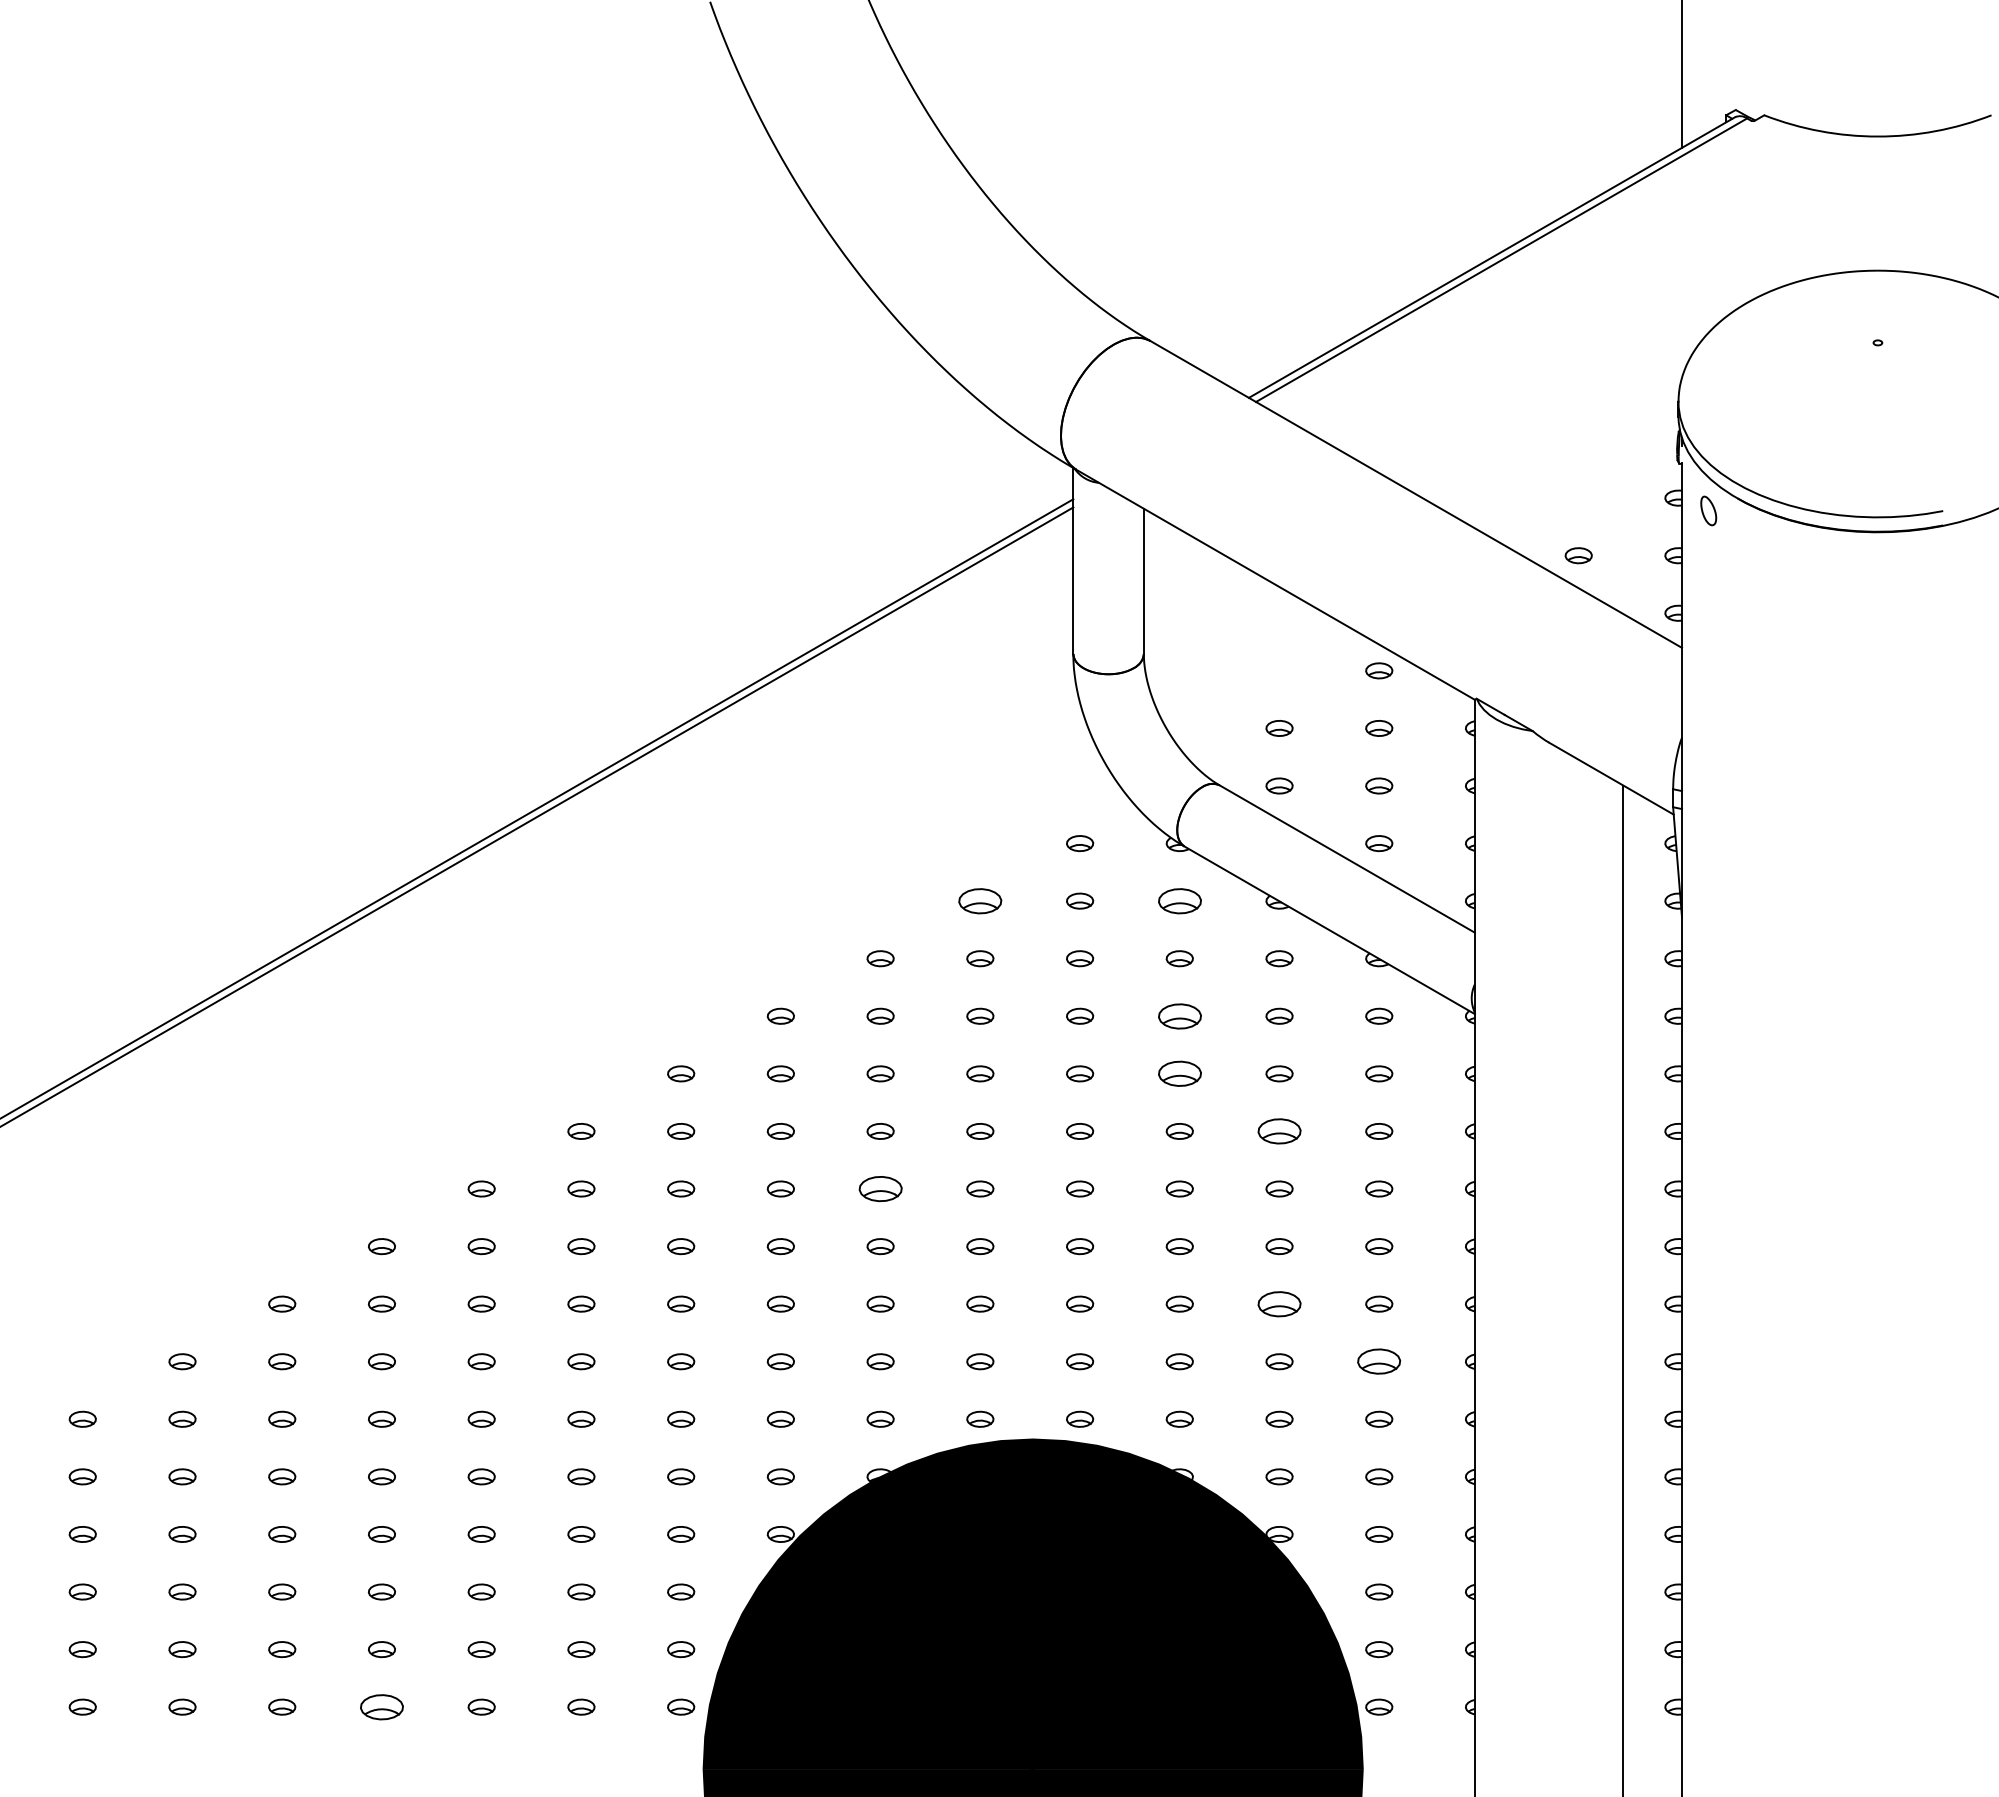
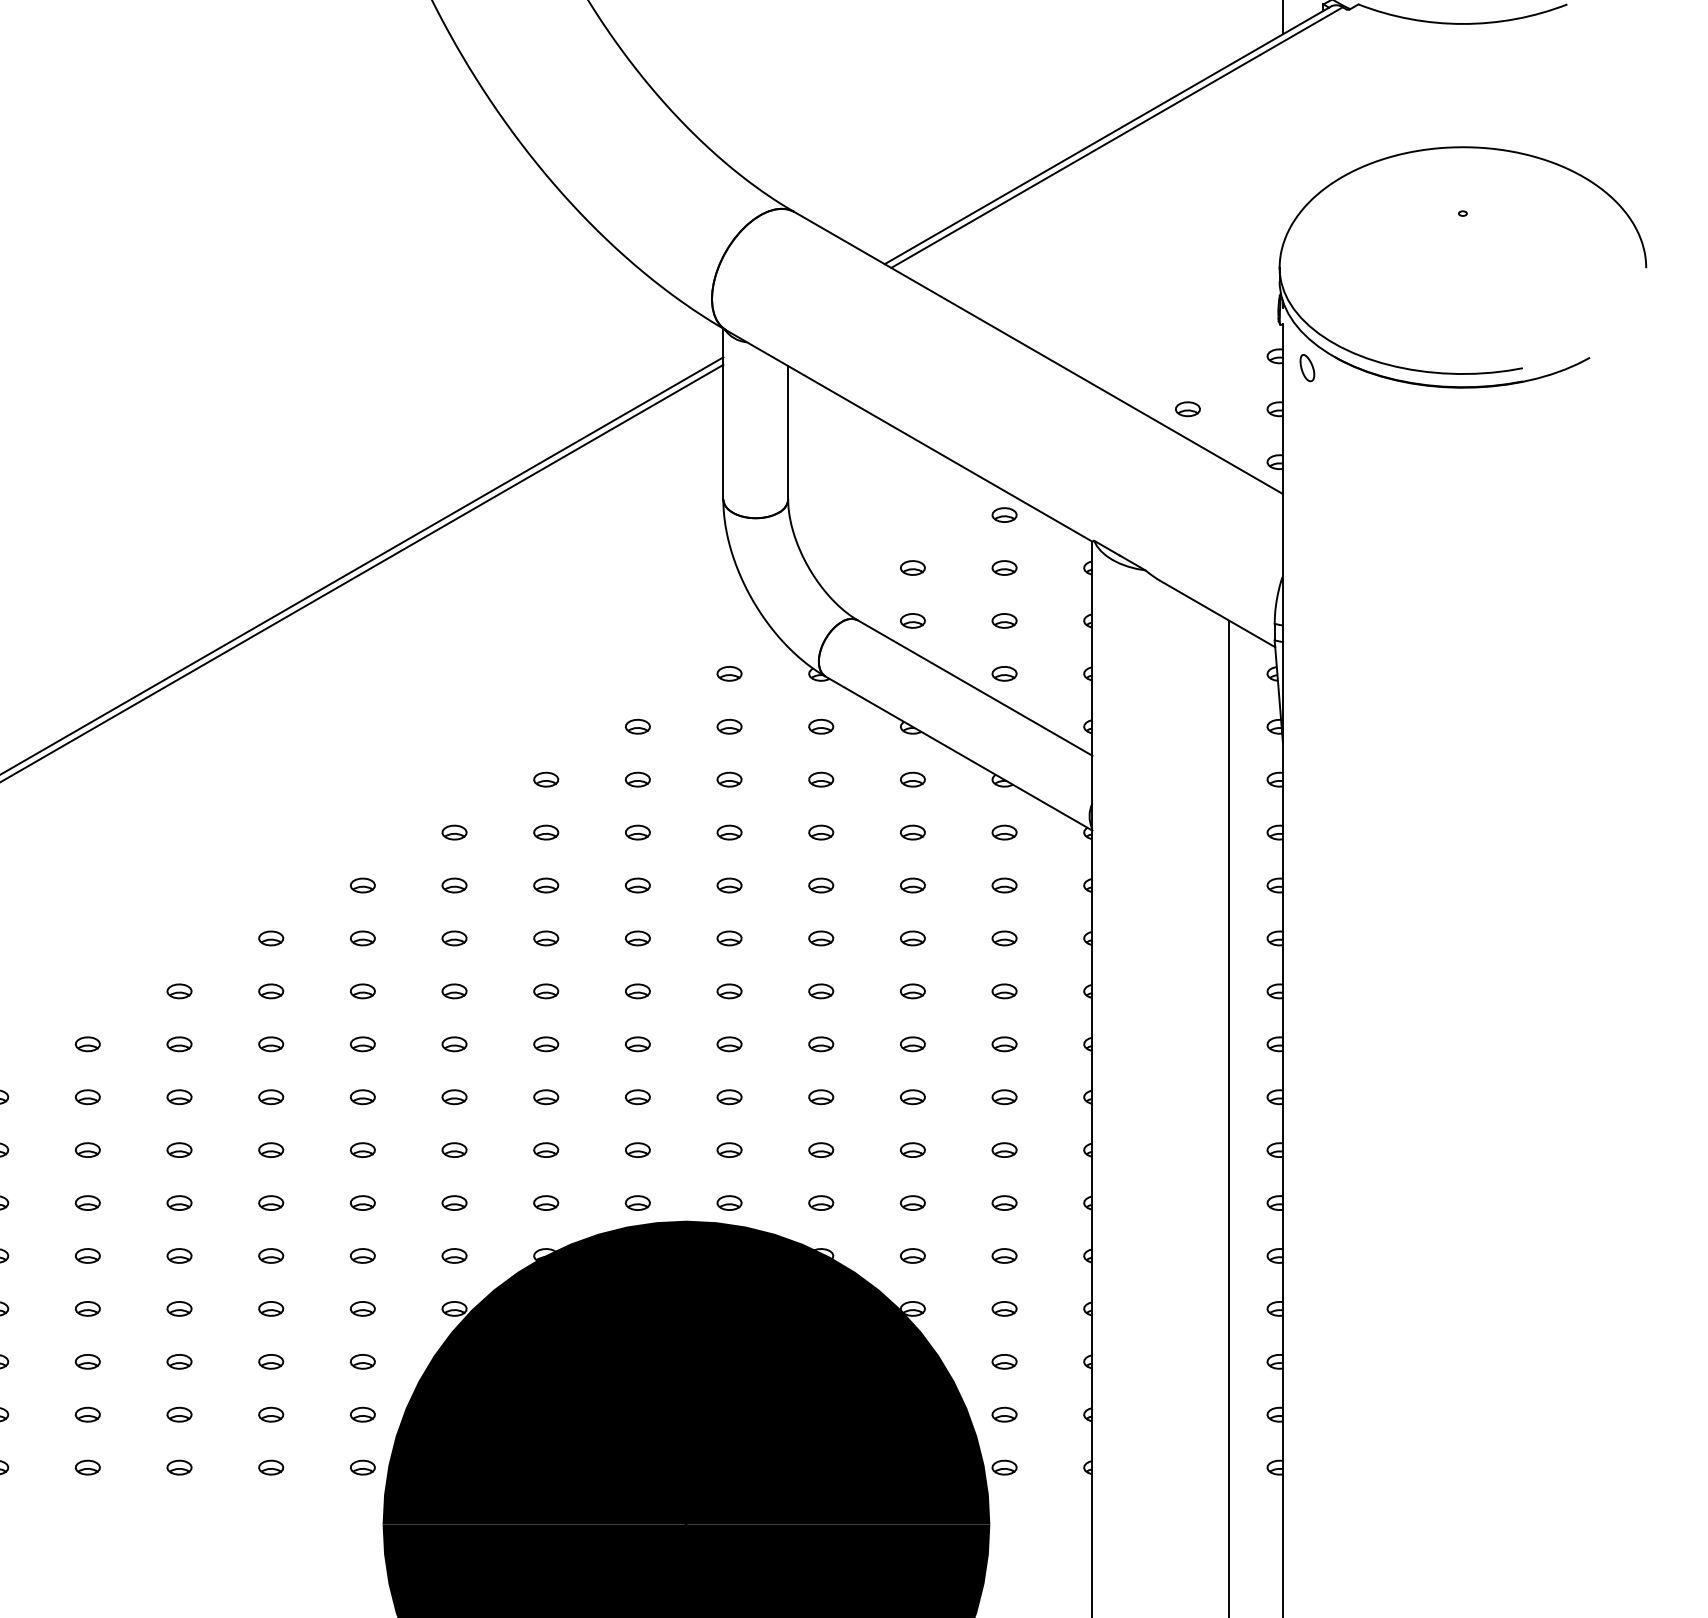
part: (980, 900) -> (638, 726), size x0.62
part: (1179, 900) -> (820, 726), size x0.62
part: (1179, 1015) -> (820, 831), size x0.62
part: (1179, 1073) -> (820, 885), size x0.62
part: (1279, 1131) -> (912, 938), size x0.62
part: (880, 1188) -> (546, 990), size x0.62
part: (1279, 1303) -> (912, 1096), size x0.62
part: (1379, 1361) -> (1004, 1149), size x0.62
part: (381, 1706) -> (87, 1467), size x0.62

